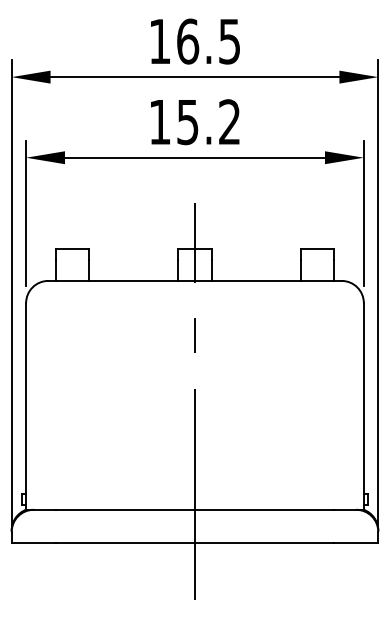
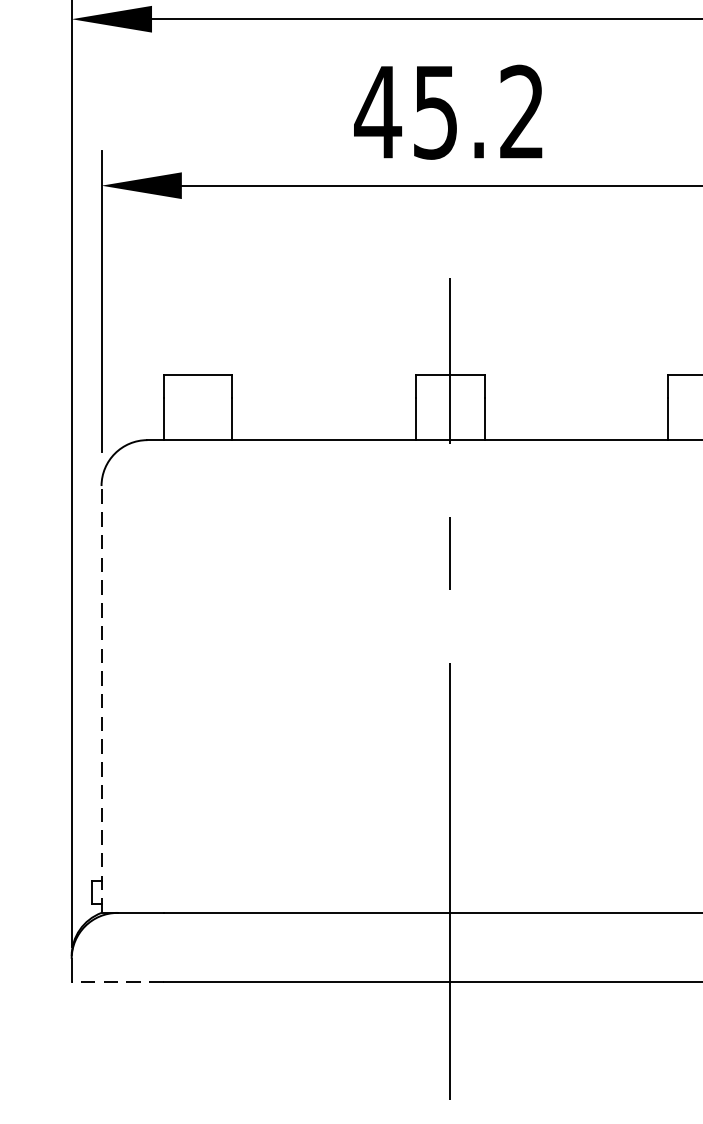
text: (159, 122) -> (377, 112), 15.2 -> 45.2
line: (26, 405) -> (102, 697), solid -> dashed
line: (33, 543) -> (116, 982), solid -> dashed

